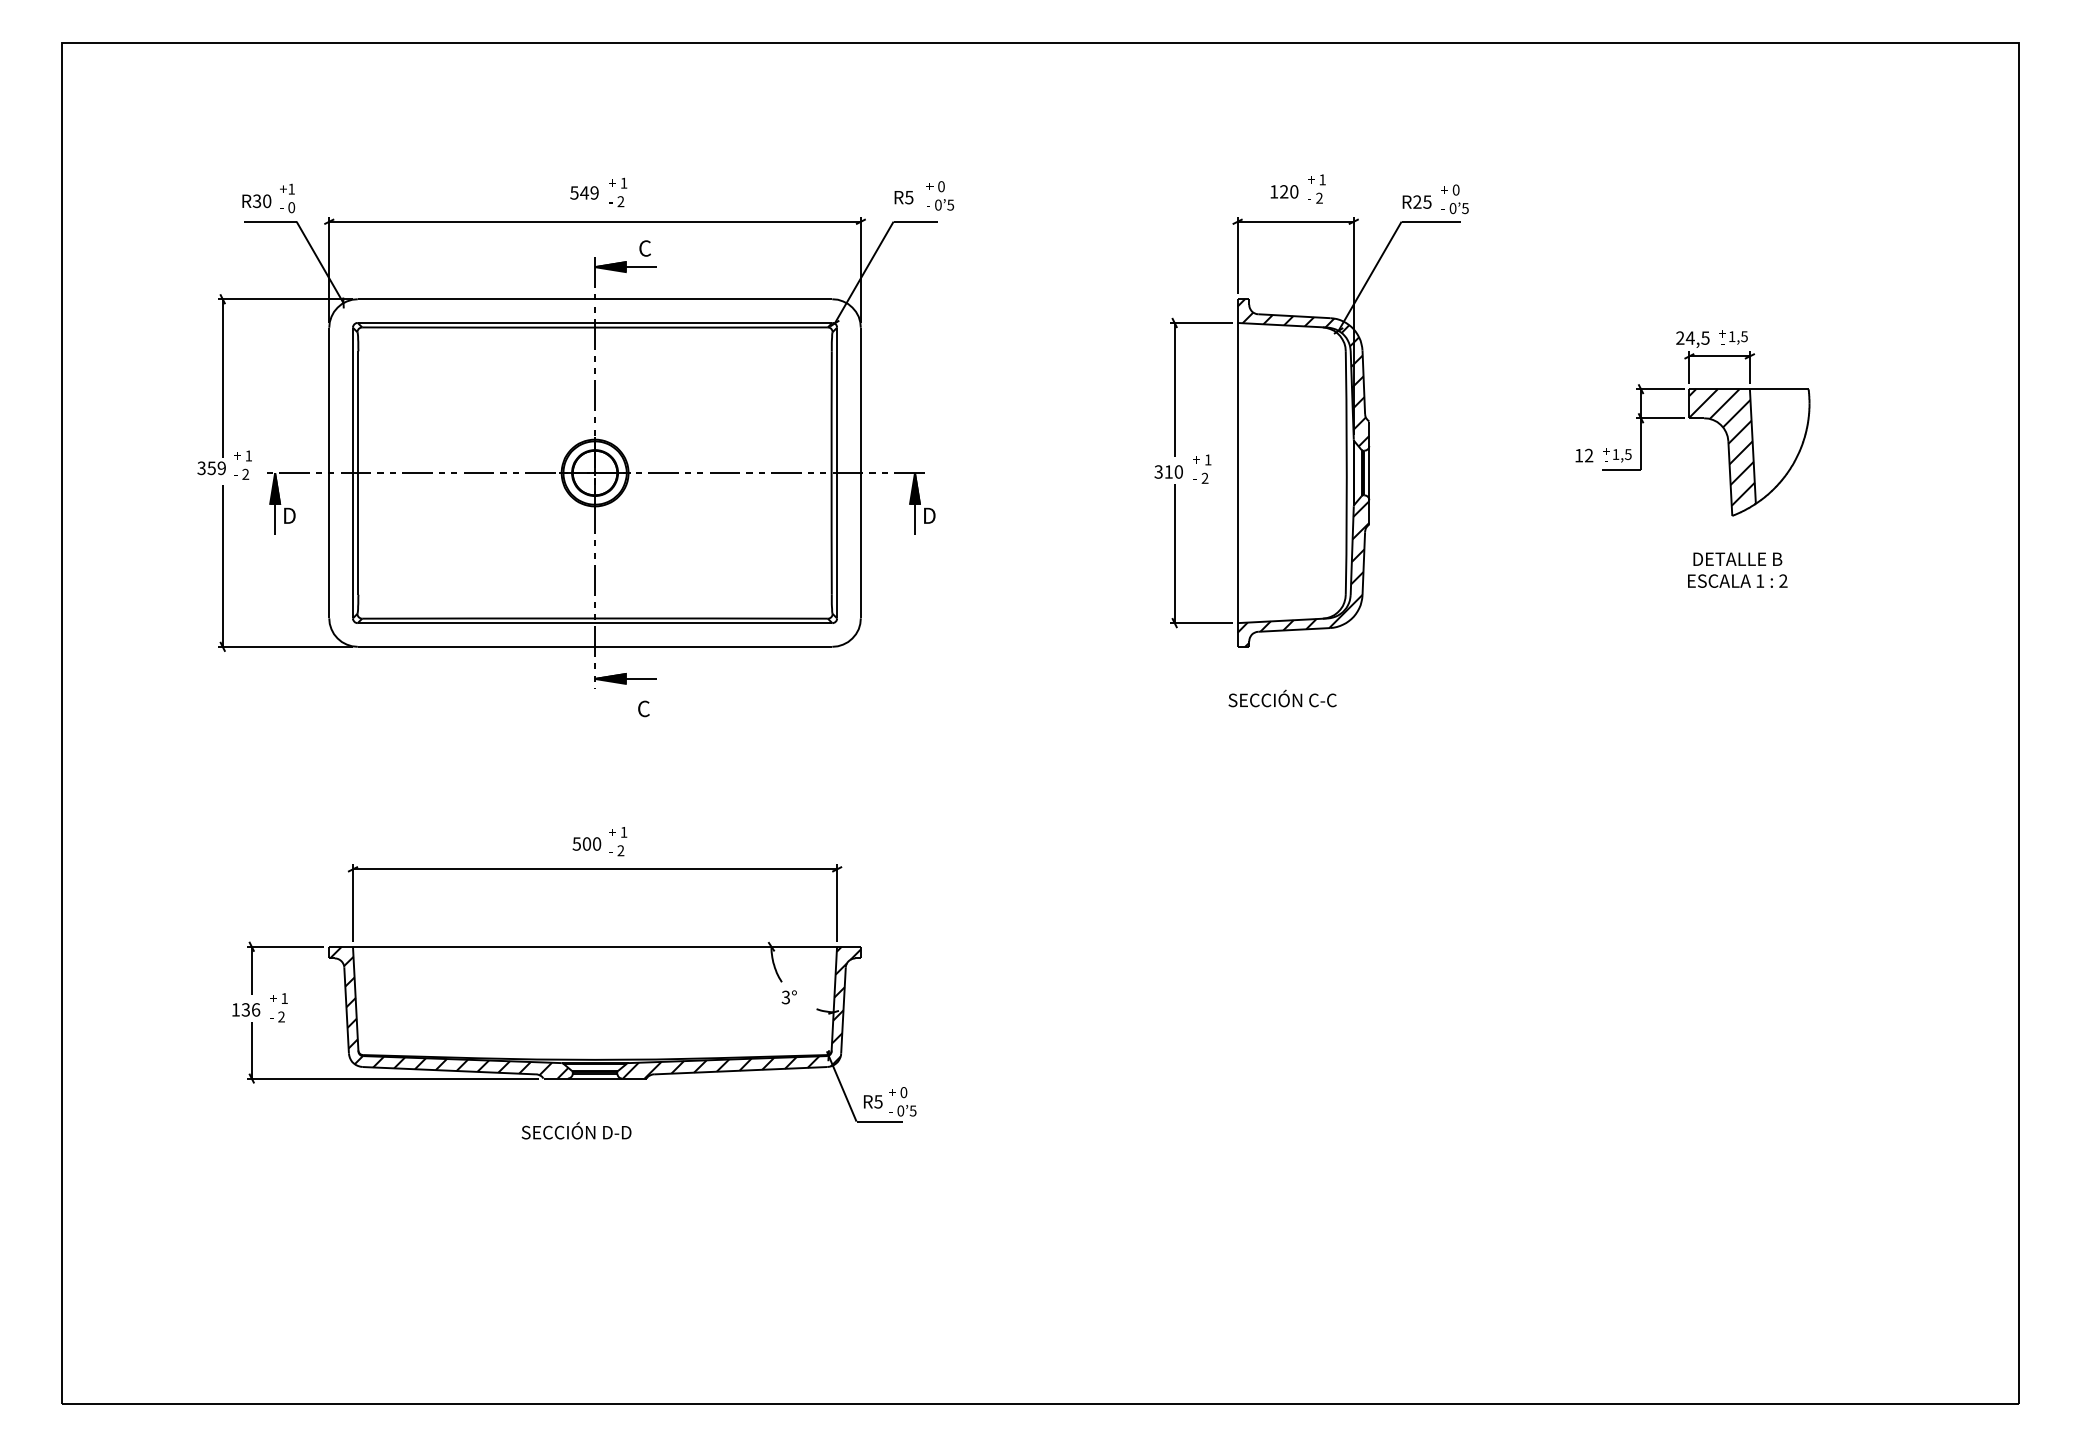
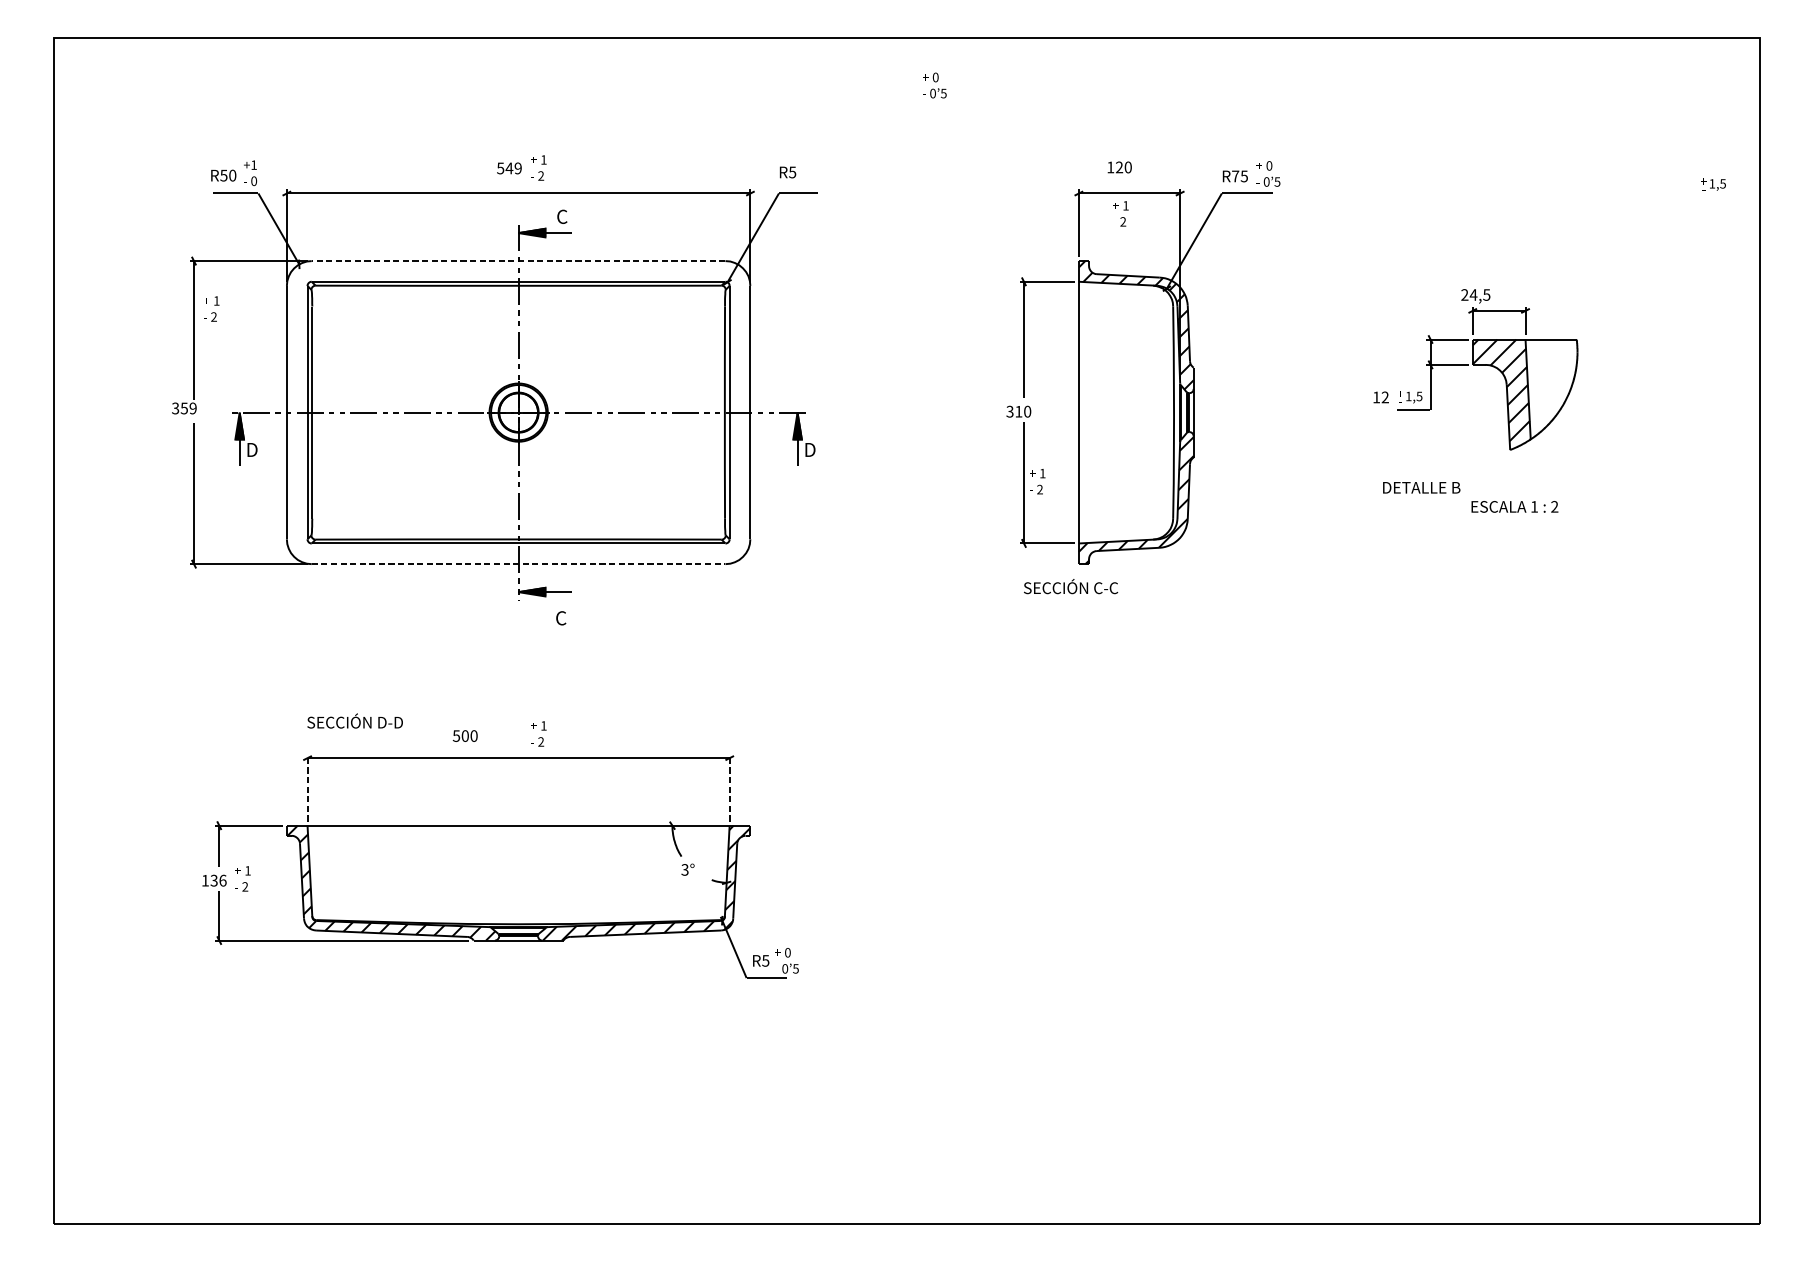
text: (1316, 188) -> (1120, 213), moved
text: (939, 195) -> (934, 85), moved
text: (257, 200) -> (224, 174), R30 -> R50
text: (1417, 201) -> (1235, 175), R25 -> R75
line: (594, 299) -> (518, 261), solid -> dashed
text: (1733, 337) -> (1713, 184), moved
text: (242, 464) -> (211, 308), moved
text: (1202, 468) -> (1037, 481), moved
text: (1737, 558) -> (1421, 487), moved
line: (595, 646) -> (519, 563), solid -> dashed
text: (1282, 698) -> (1070, 586), moved
text: (586, 843) -> (464, 735), moved
line: (352, 903) -> (307, 787), solid -> dashed
line: (837, 903) -> (730, 787), solid -> dashed
text: (576, 1130) -> (355, 720), moved

